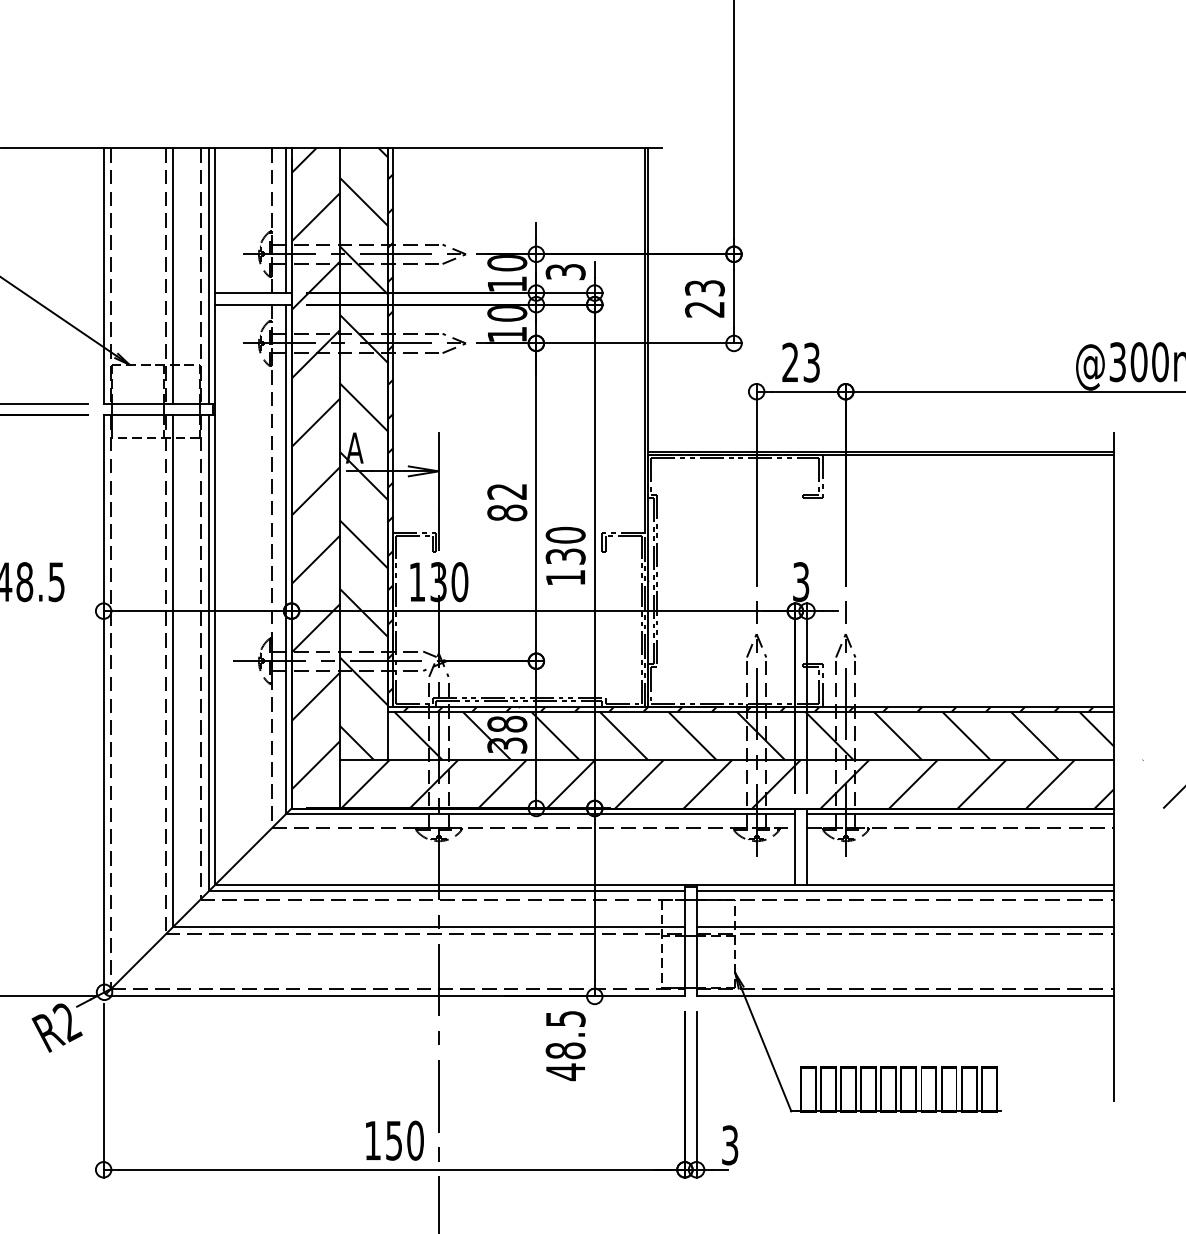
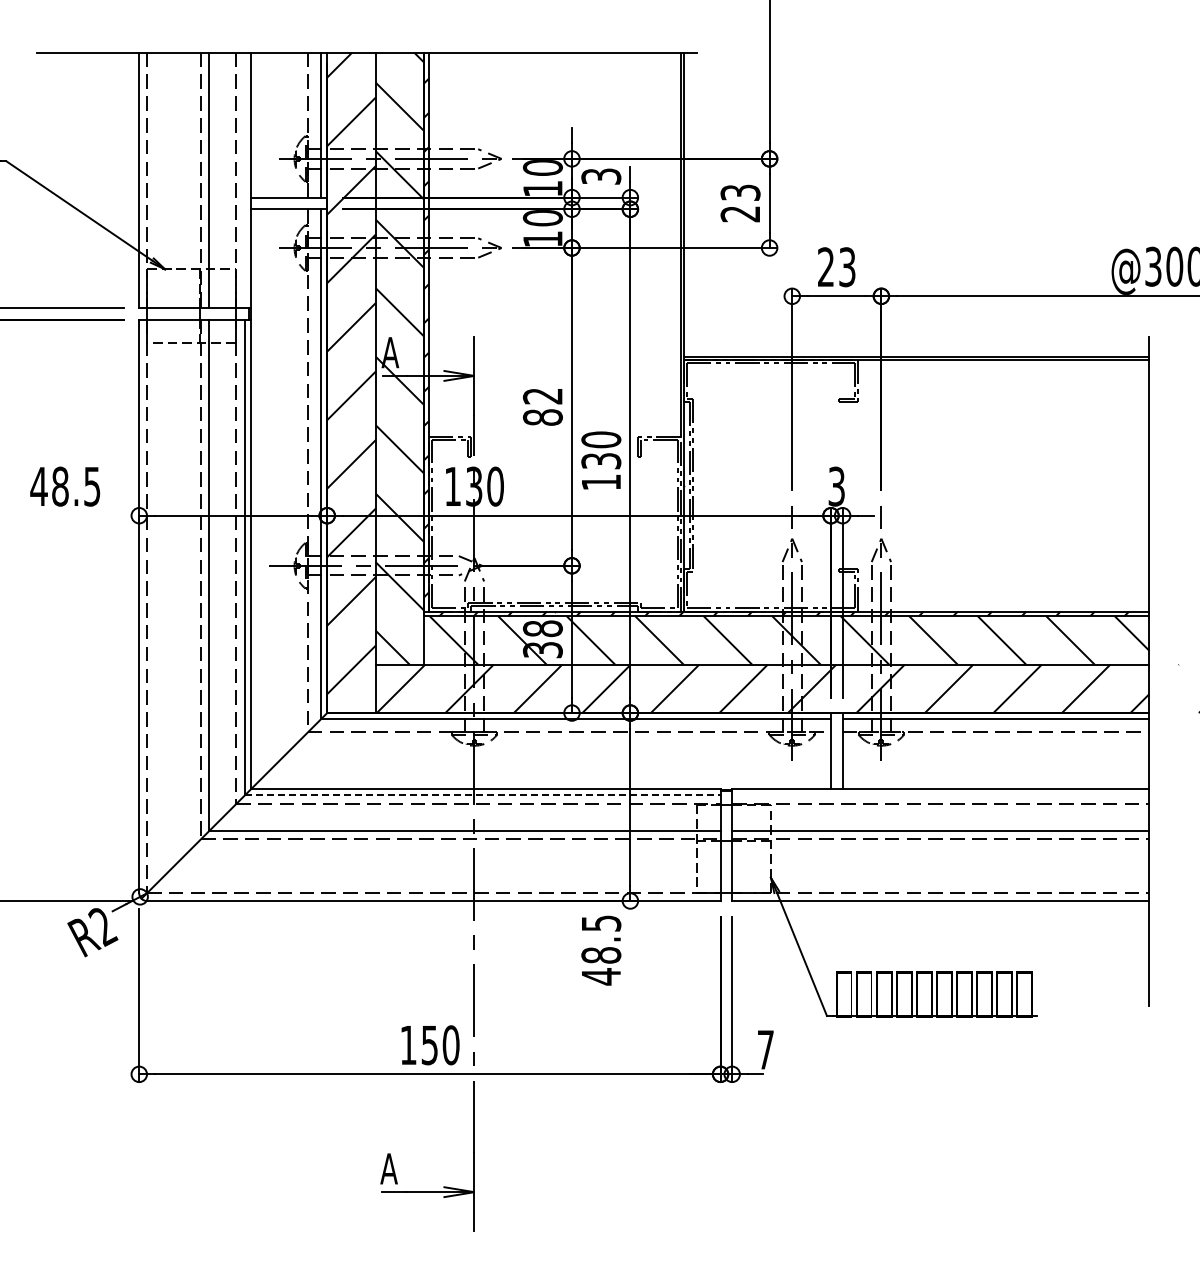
line: (208, 275) -> (244, 180), removed
line: (446, 890) -> (482, 795), solid -> dashed
line: (904, 890) -> (940, 795), removed
text: (729, 1144) -> (765, 1049), 3 -> 7

